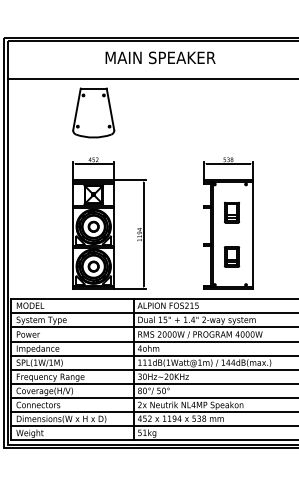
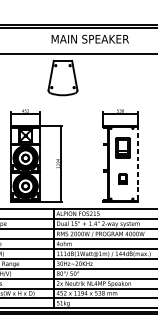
text: (160, 57) -> (90, 38), moved
part: (93, 112) -> (62, 77), moved
part: (231, 212) -> (122, 148), size x1.4
line: (252, 235) -> (137, 164), solid -> dashed
part: (231, 256) -> (122, 179), size x0.7

